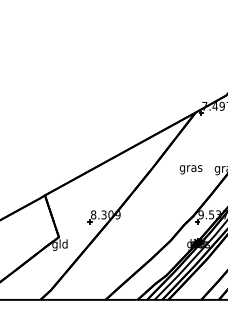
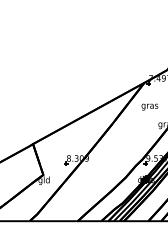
text: (190, 168) -> (149, 106), moved

